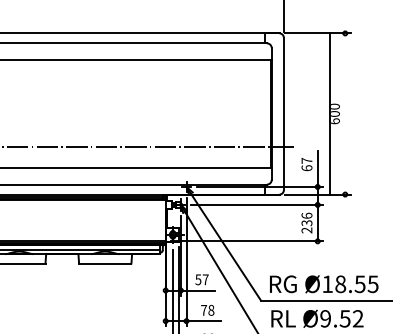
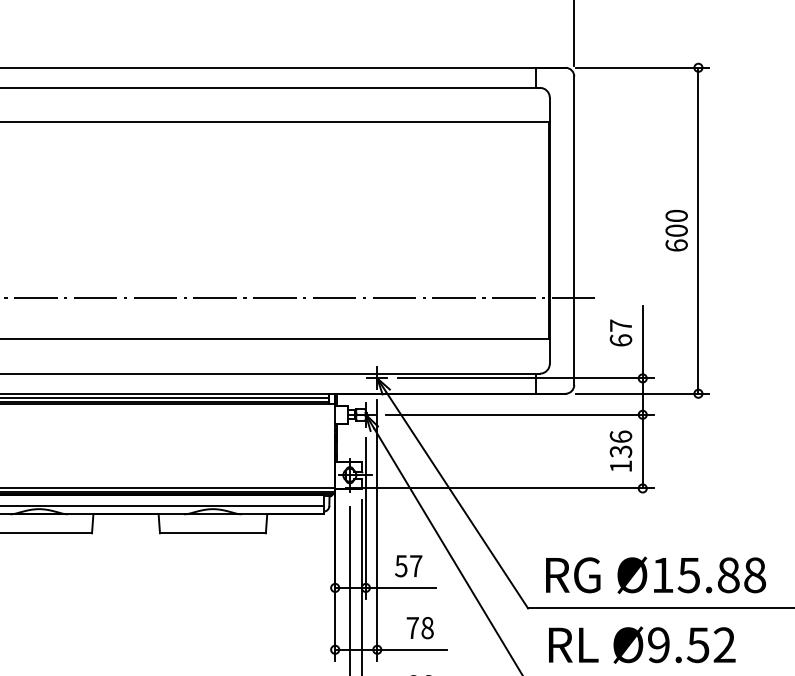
line: (330, 113) -> (698, 229), moved
text: (306, 230) -> (620, 466), 236 -> 136
text: (356, 283) -> (721, 573), Ø18.55 -> Ø15.88

